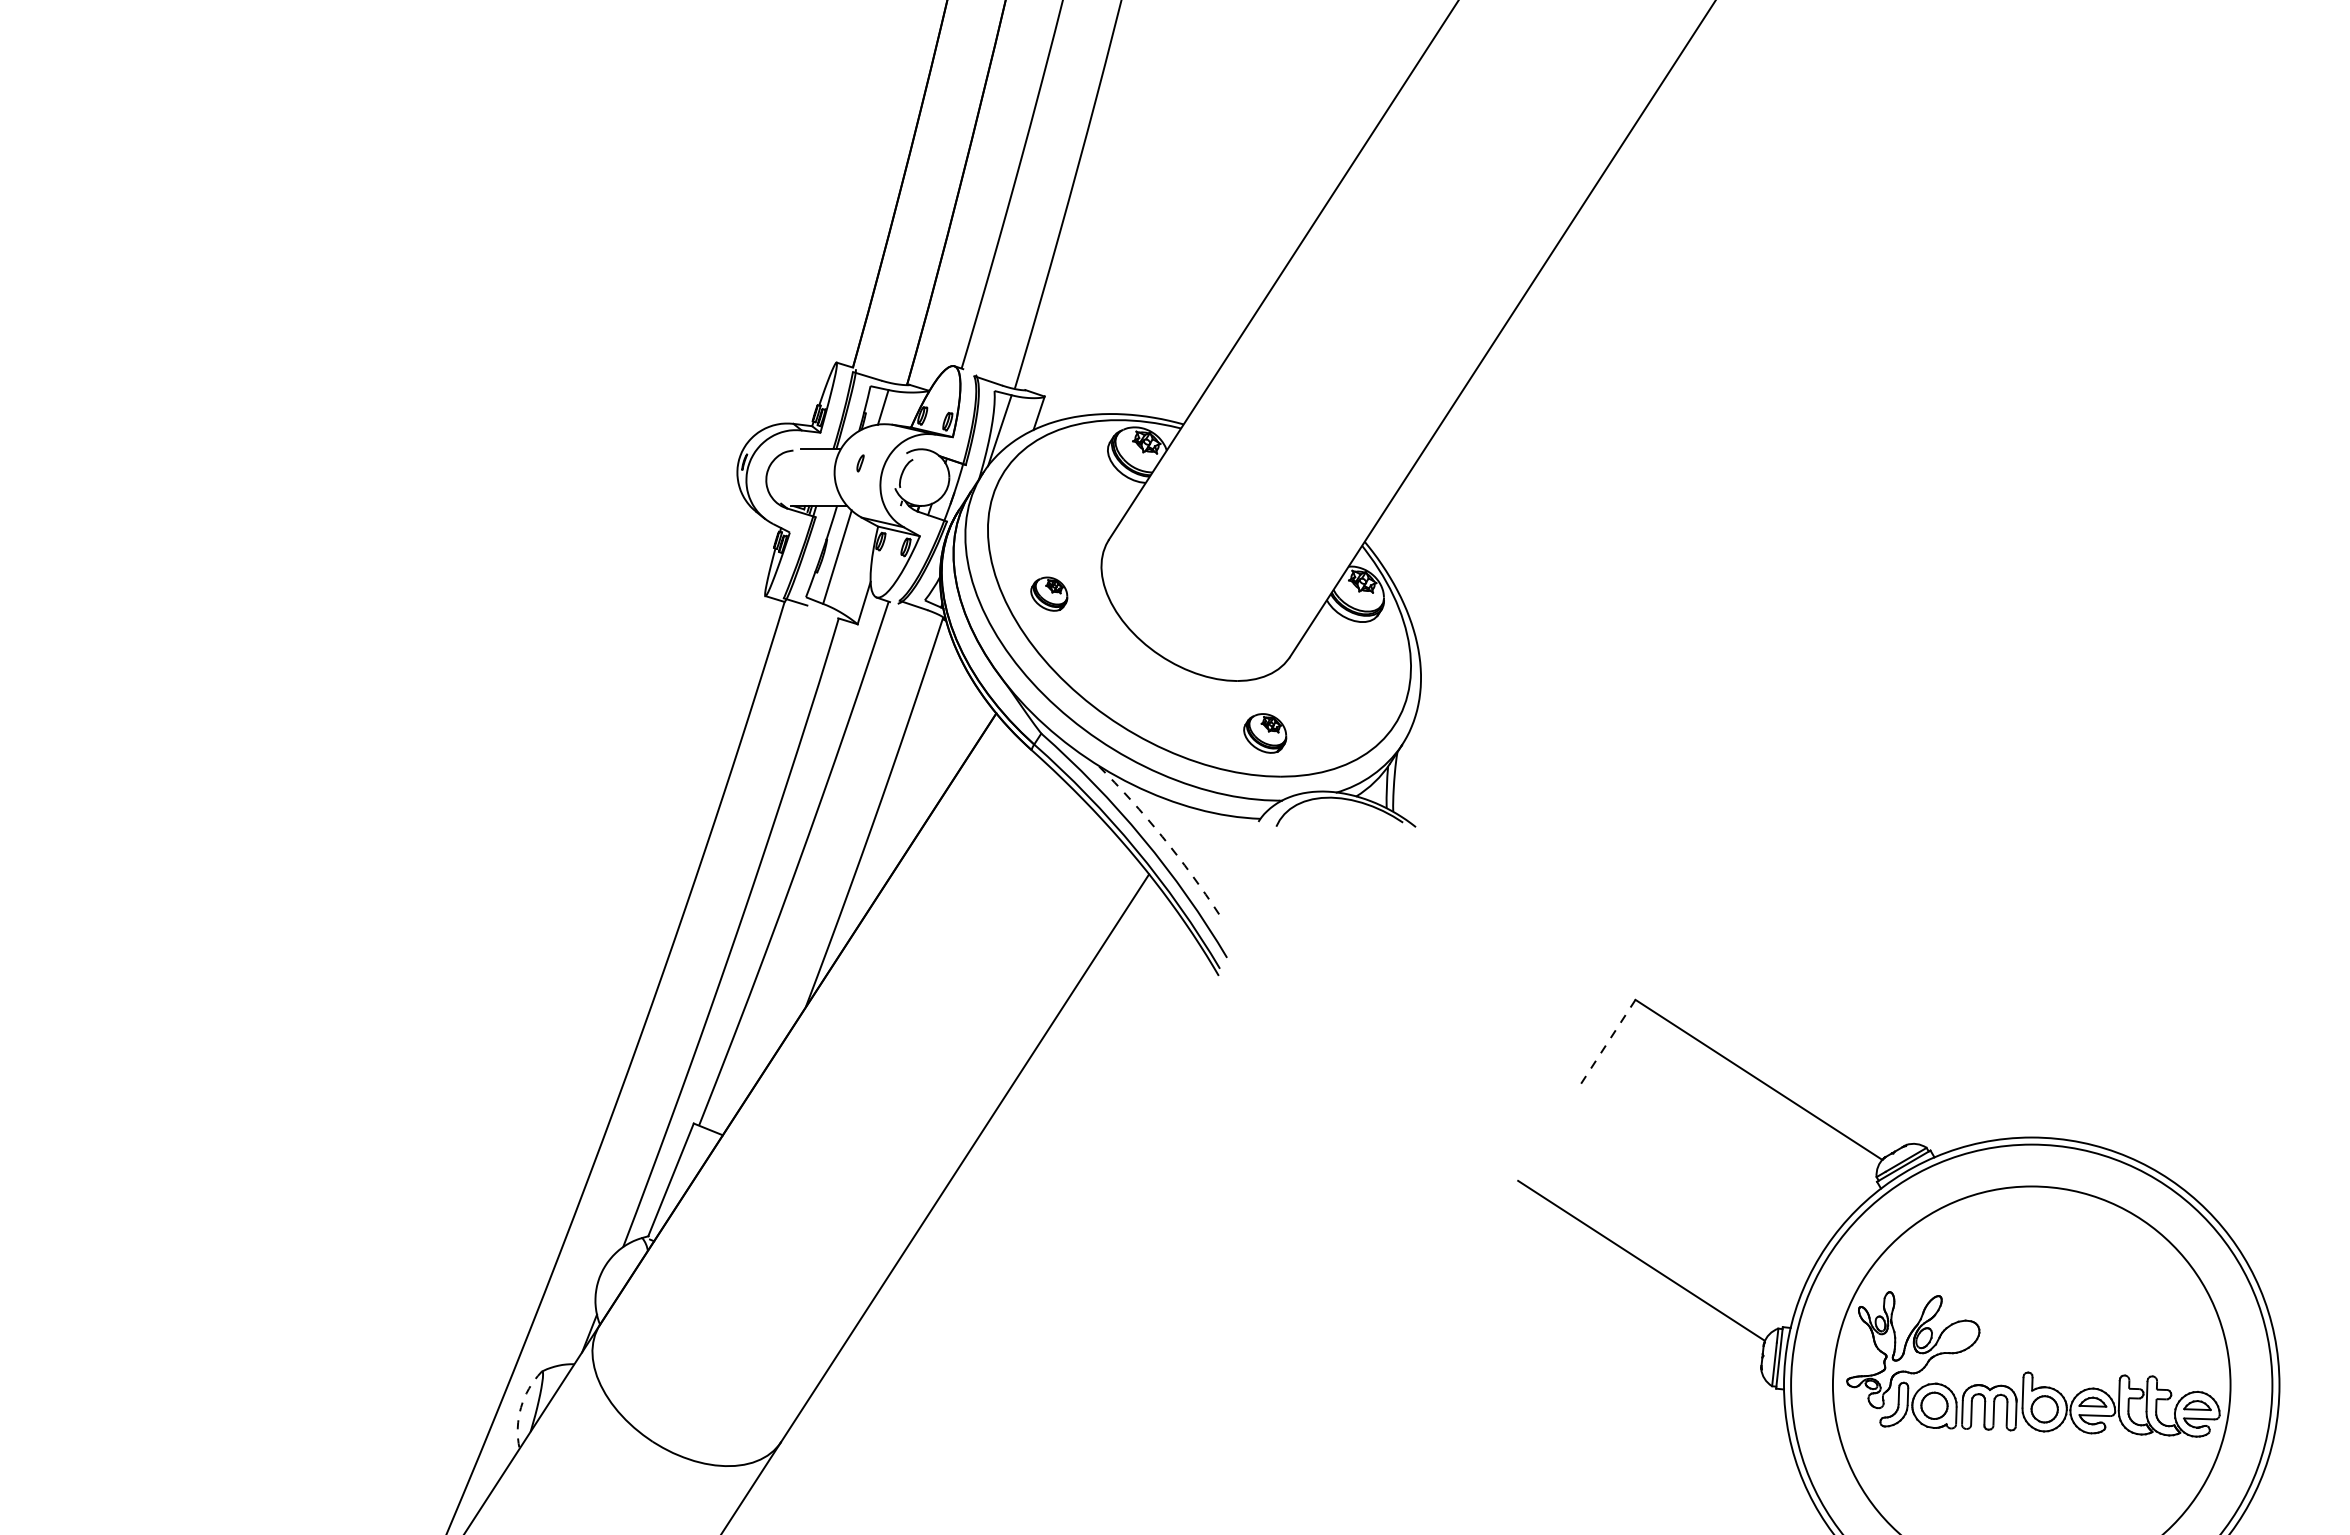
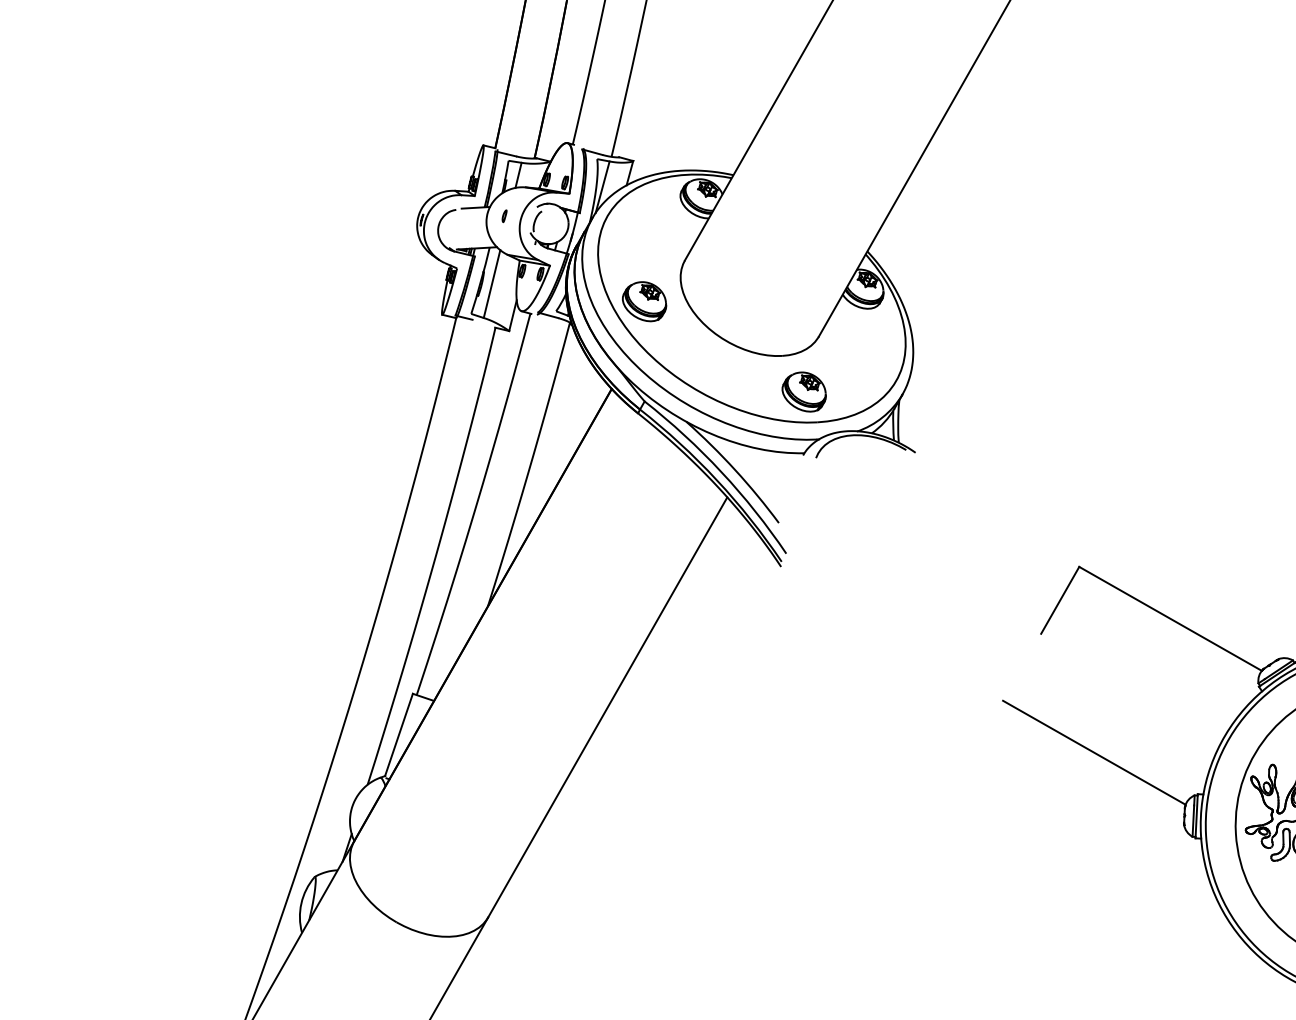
part: (1049, 593) -> (644, 301), size x1.67
part: (1265, 733) -> (804, 392), size x1.43
arc: (1162, 836) -> (735, 469), dashed -> solid
line: (1606, 1045) -> (1060, 600), dashed -> solid
arc: (521, 1407) -> (301, 903), dashed -> solid

